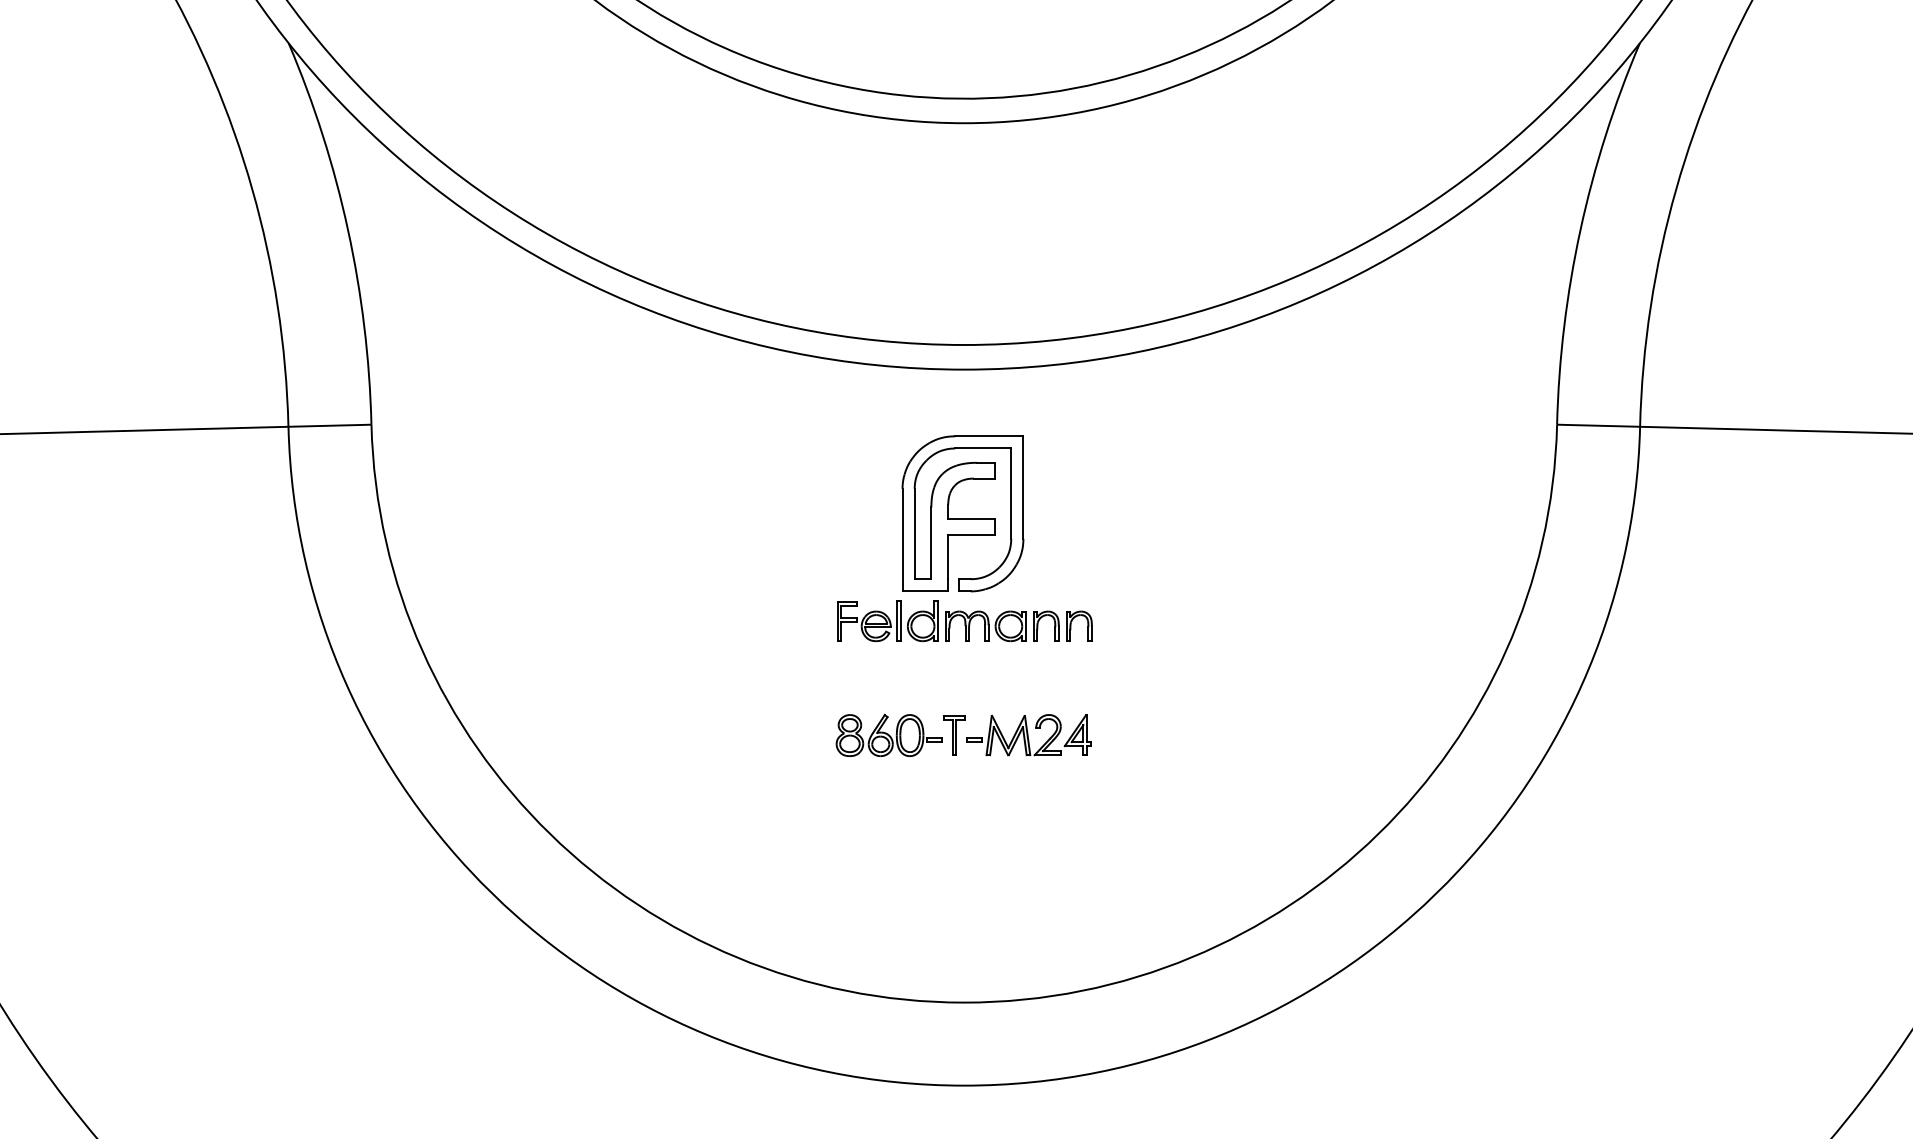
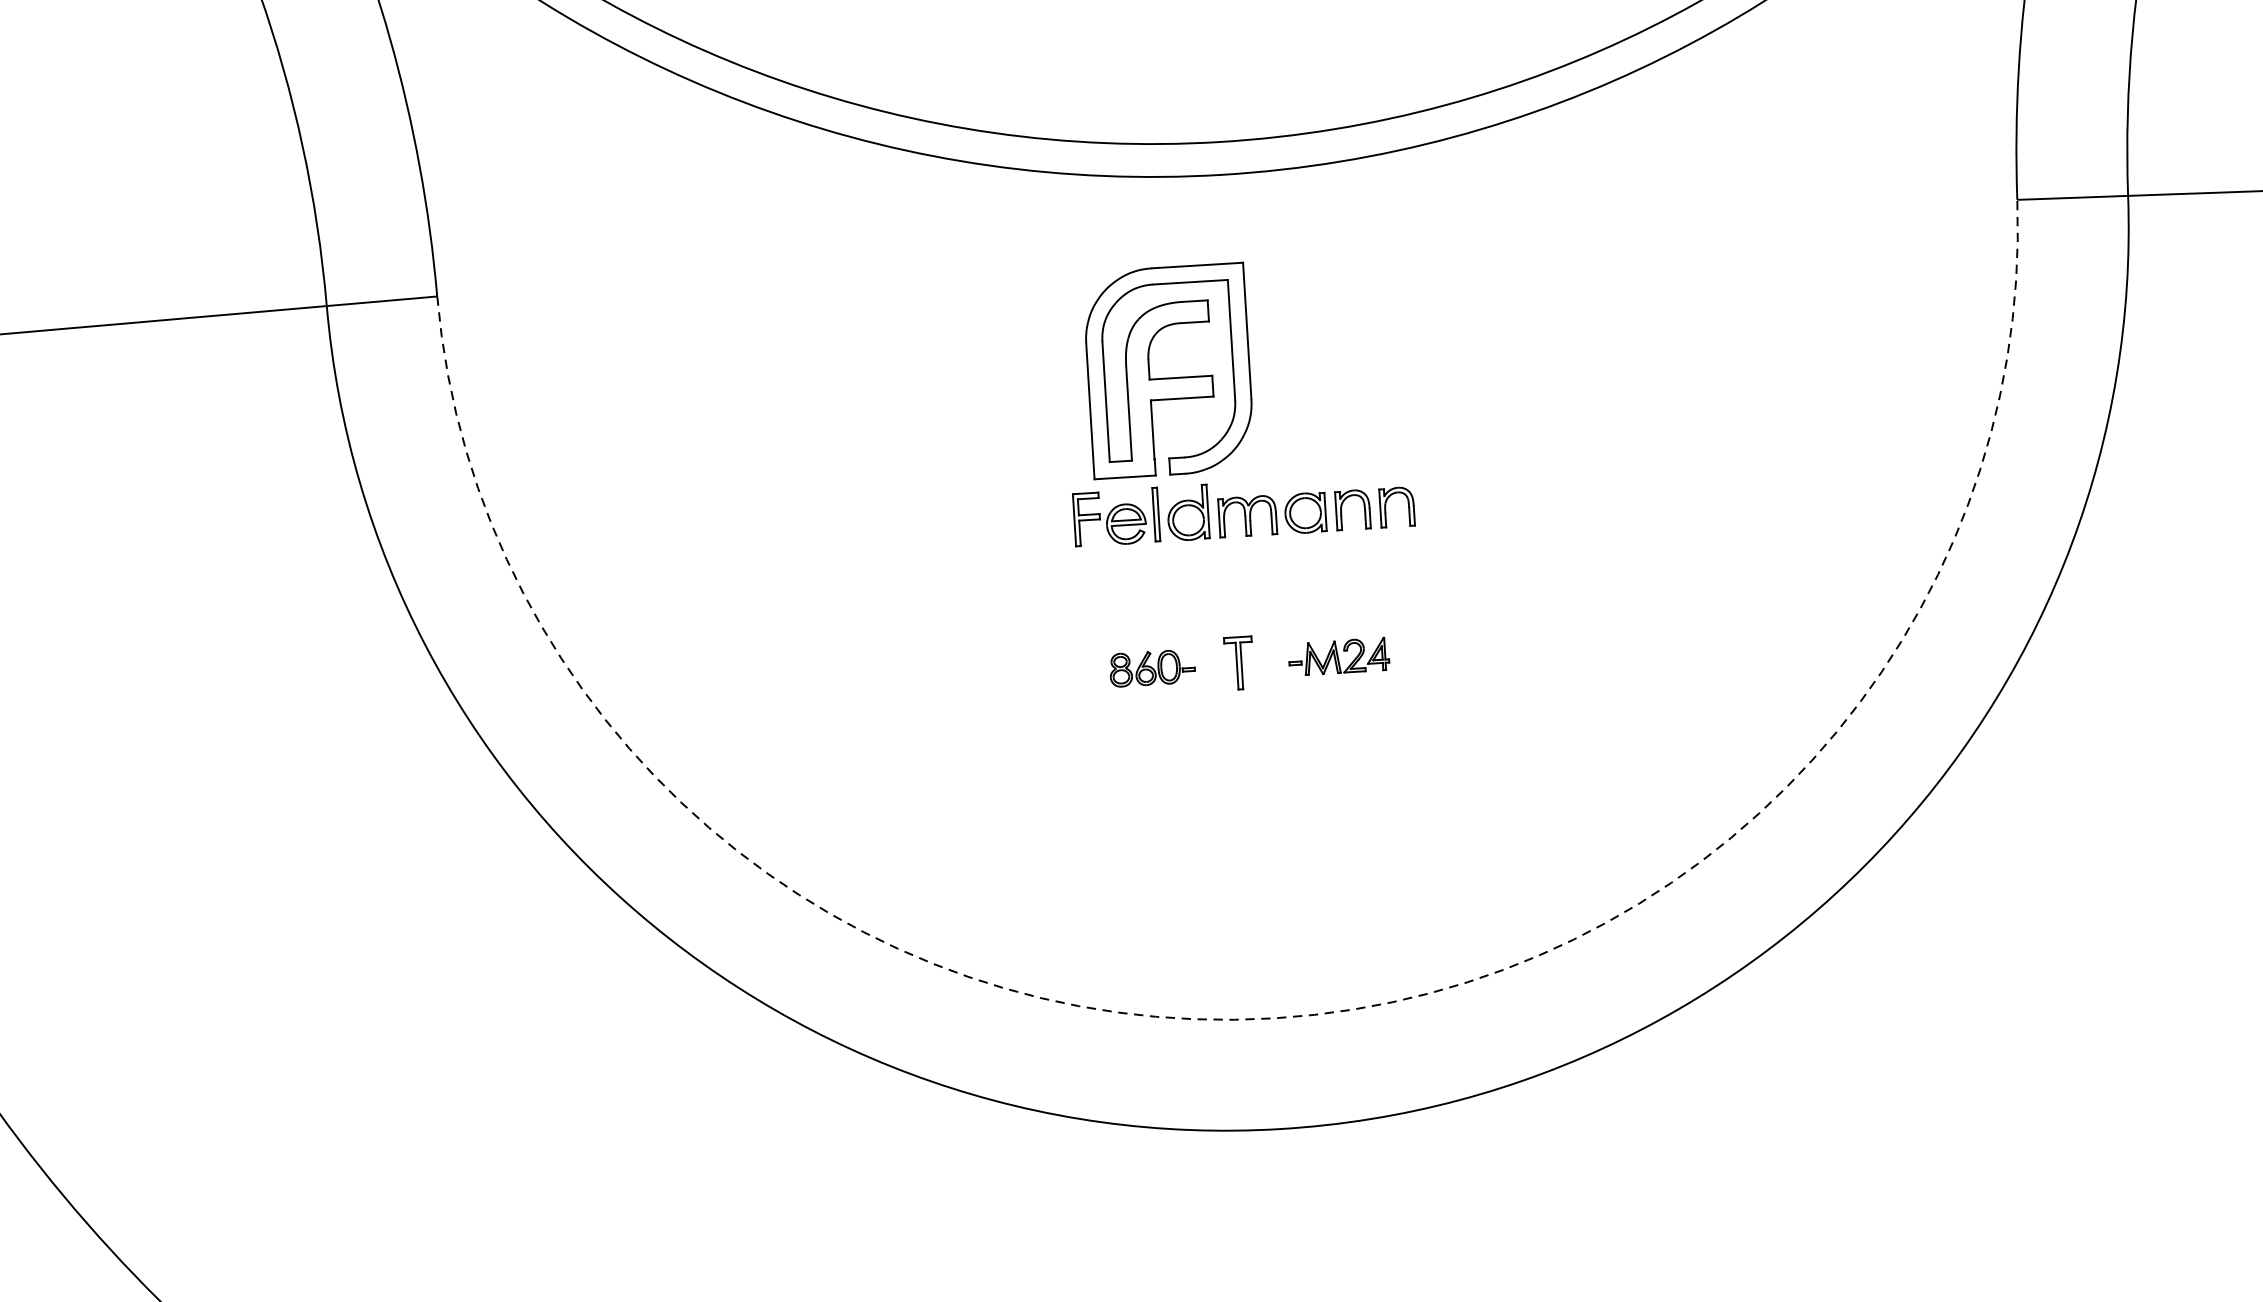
part: (962, 513) -> (1168, 370), moved
part: (888, 734) -> (1151, 667), size x0.6
part: (1028, 735) -> (1338, 657), size x0.6
arc: (964, 1002) -> (1274, 1018), solid -> dashed

